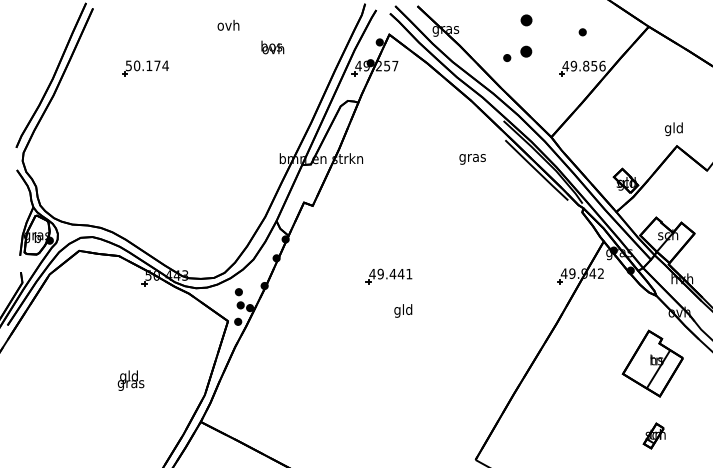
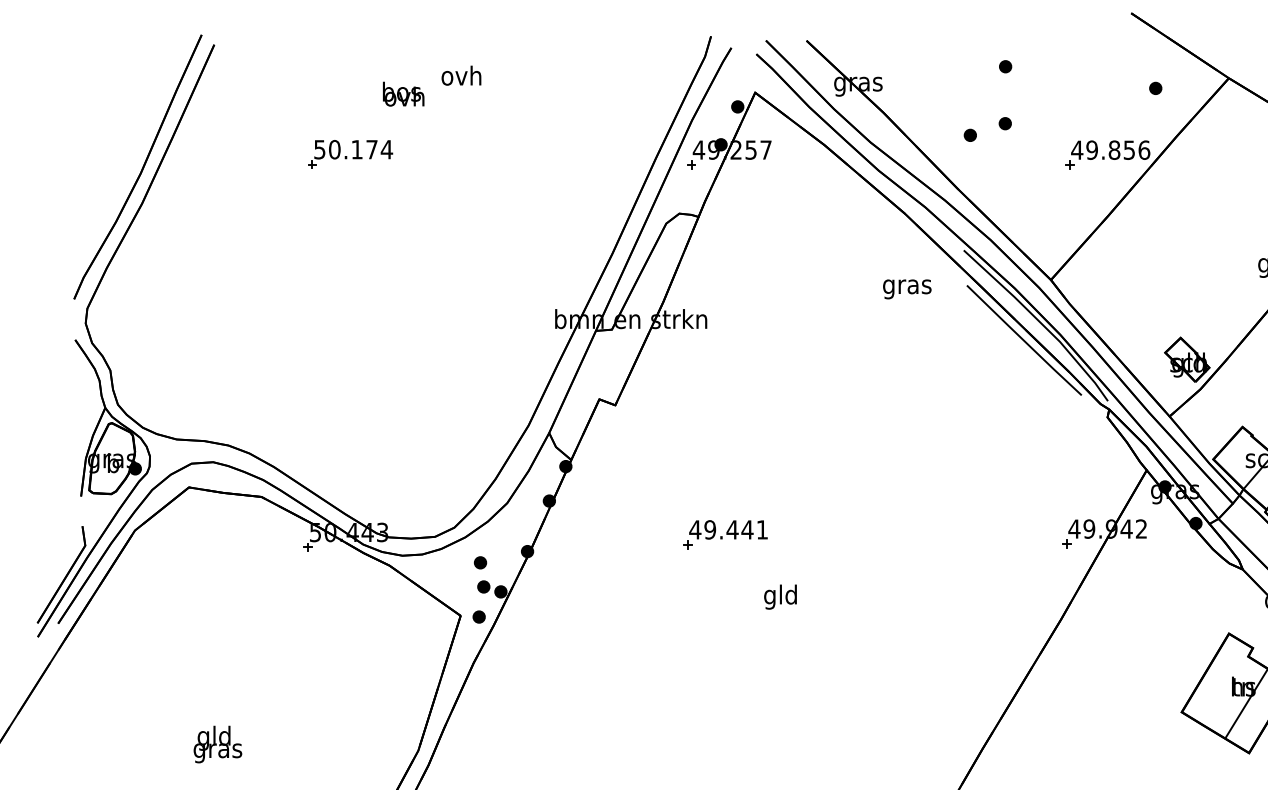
part: (526, 20) -> (1005, 66), size x0.62
part: (582, 32) -> (1155, 88), moved
text: (272, 47) -> (403, 94), moved
part: (526, 51) -> (1005, 123), size x0.62
part: (145, 68) -> (350, 154), moved
text: (472, 159) -> (906, 289), moved
part: (388, 276) -> (724, 534), moved
text: (130, 380) -> (216, 744), moved

